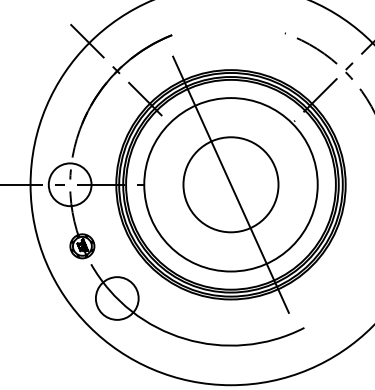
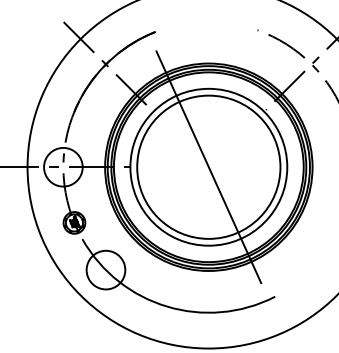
circle: (230, 183) -> (208, 166), size x1.67

